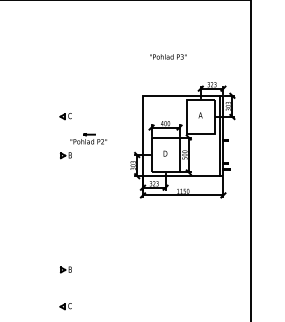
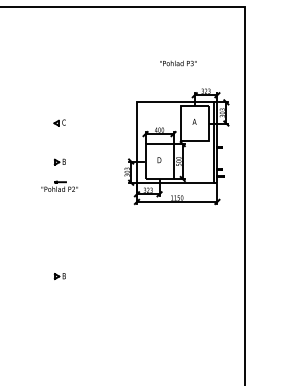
text: (168, 56) -> (178, 63), moved
part: (88, 137) -> (59, 185), moved
part: (65, 305) -> (59, 312), removed

